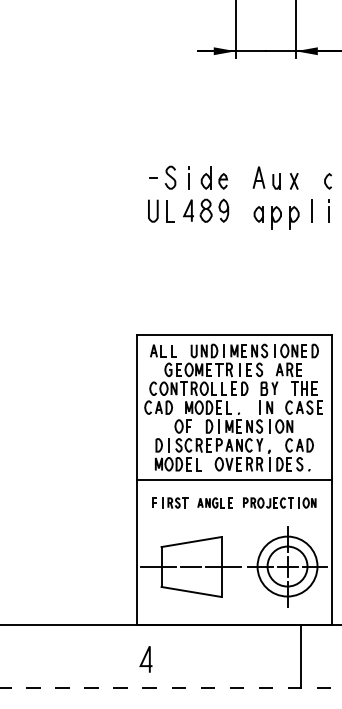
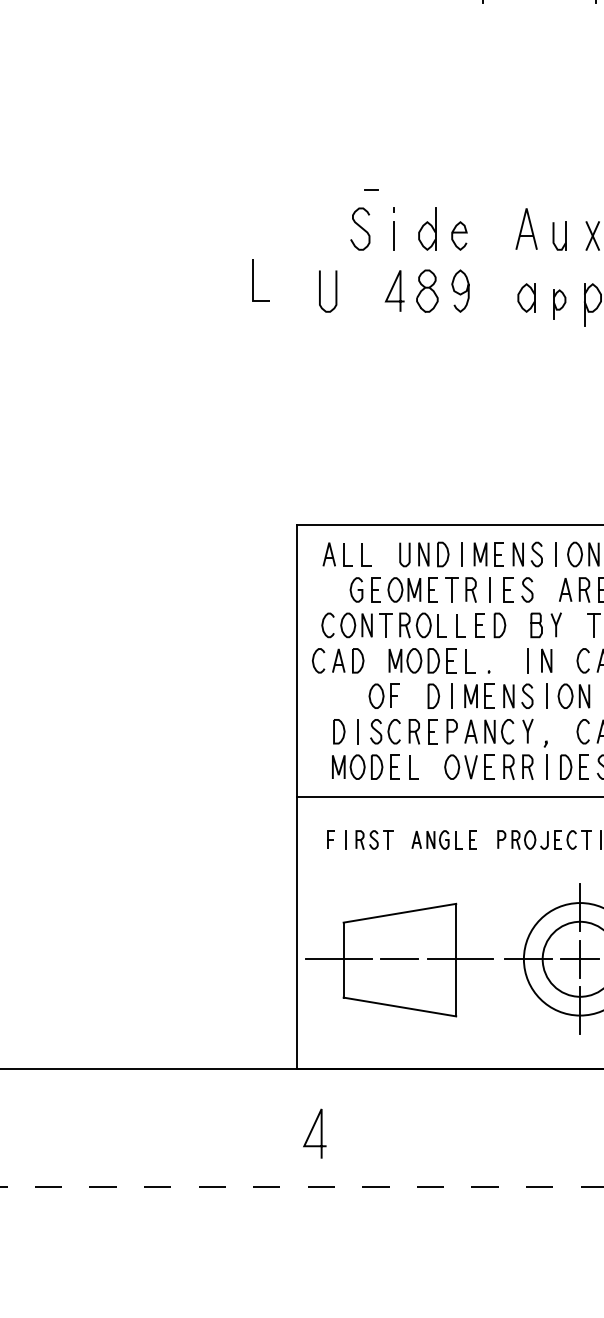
line: (153, 177) -> (371, 189), moved
line: (167, 211) -> (255, 281), moved
part: (276, 217) -> (559, 303), size x0.7

